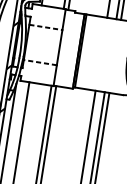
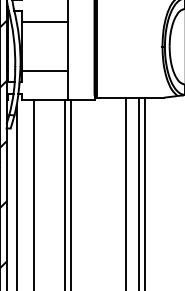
line: (46, 27) -> (45, 22), dashed -> solid
line: (40, 62) -> (44, 71), dashed -> solid

